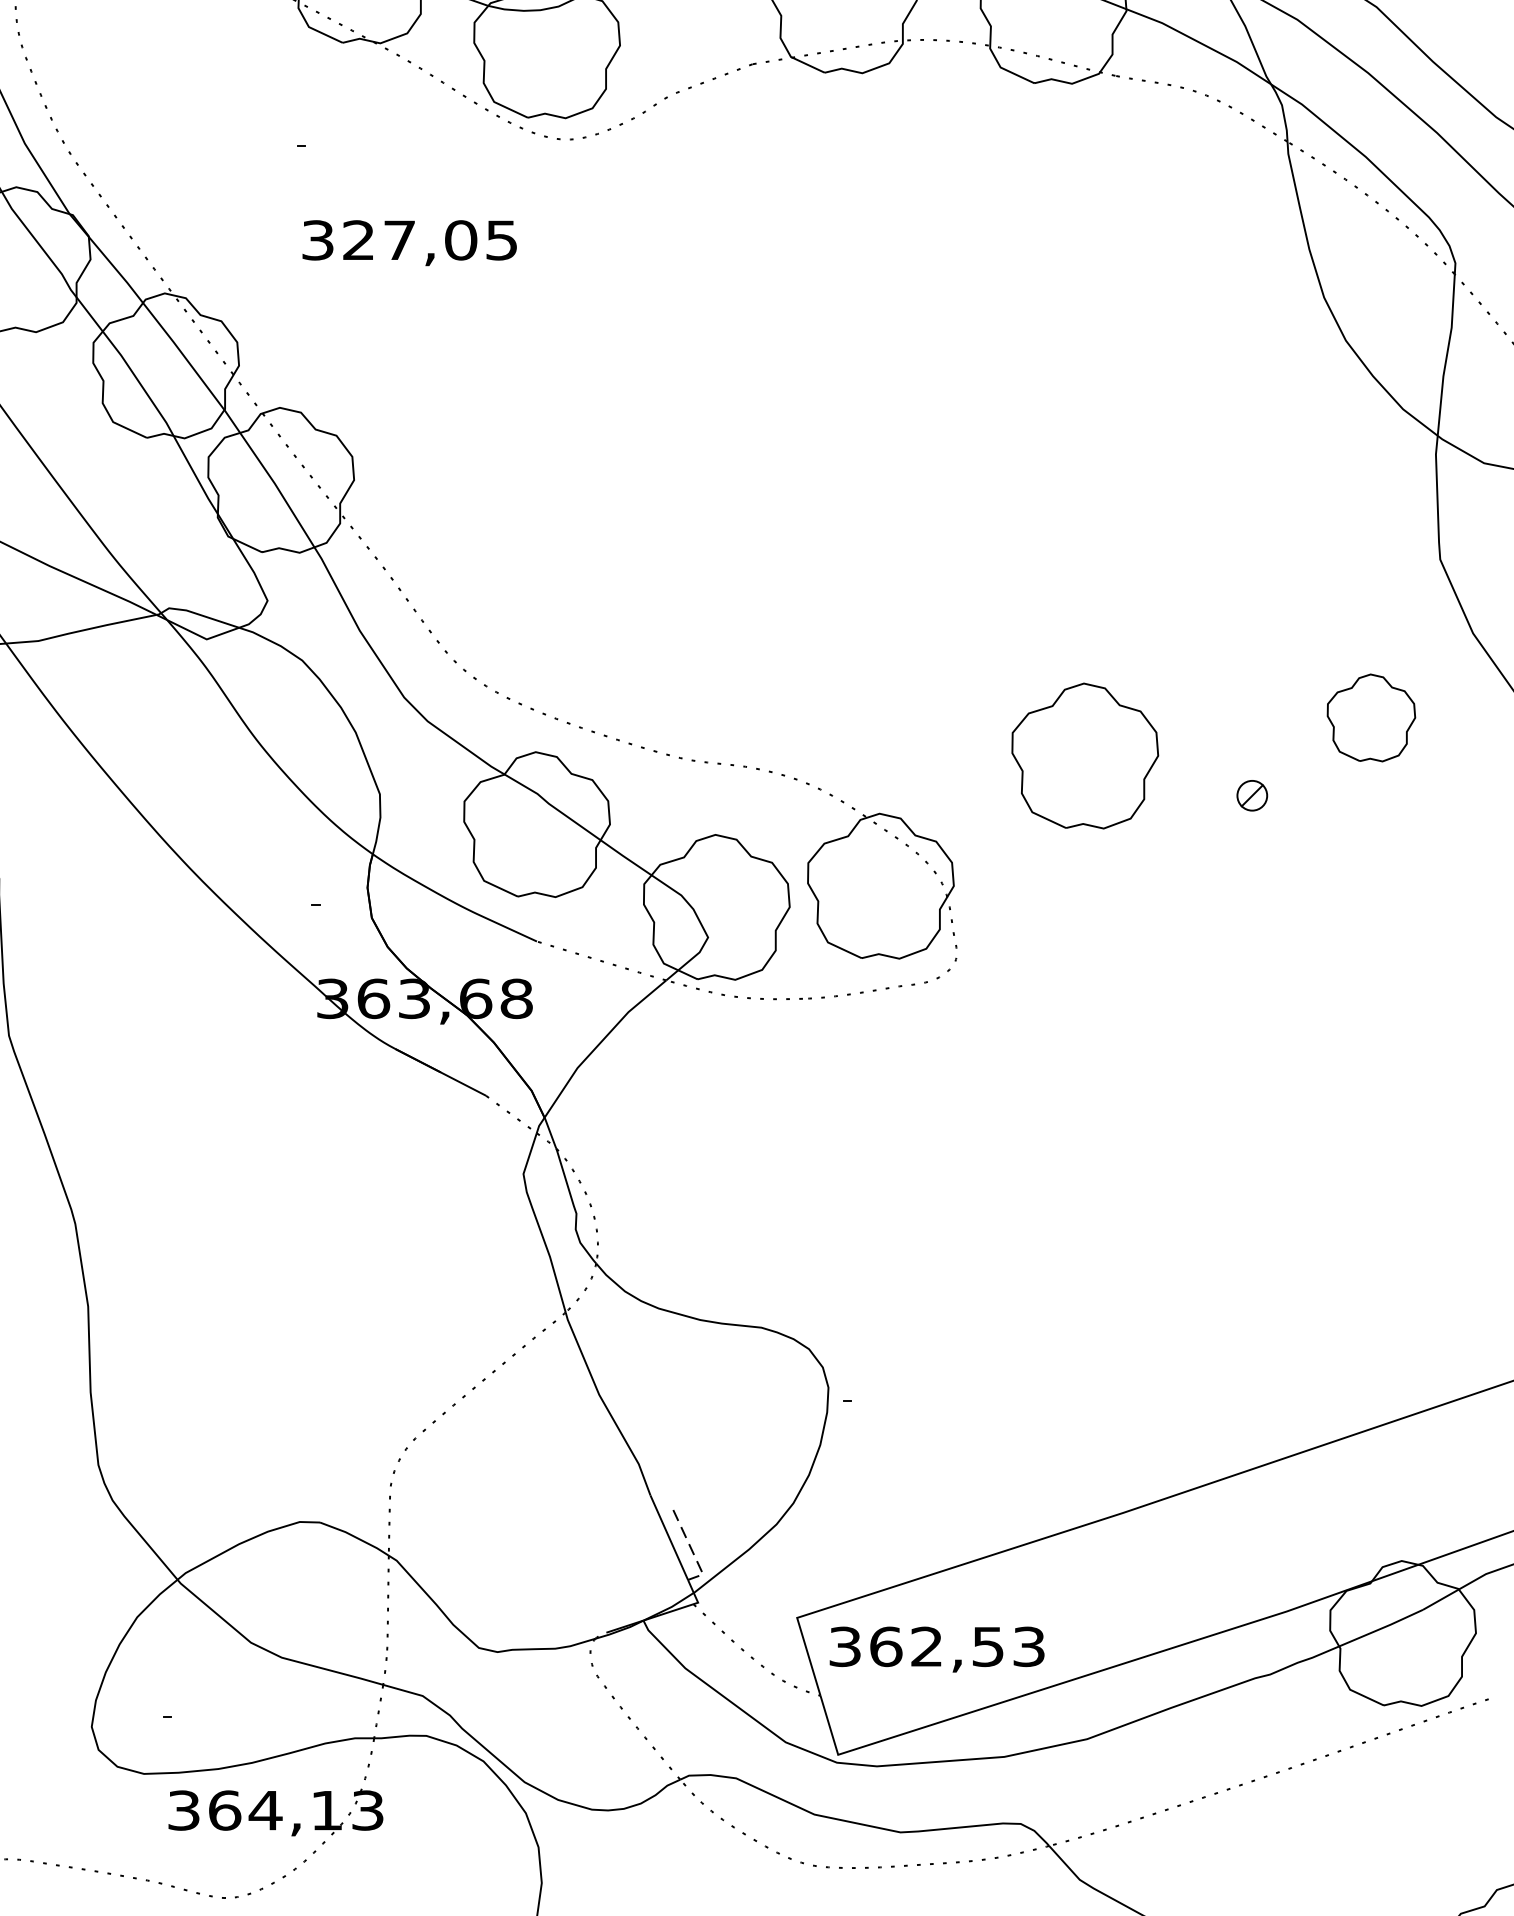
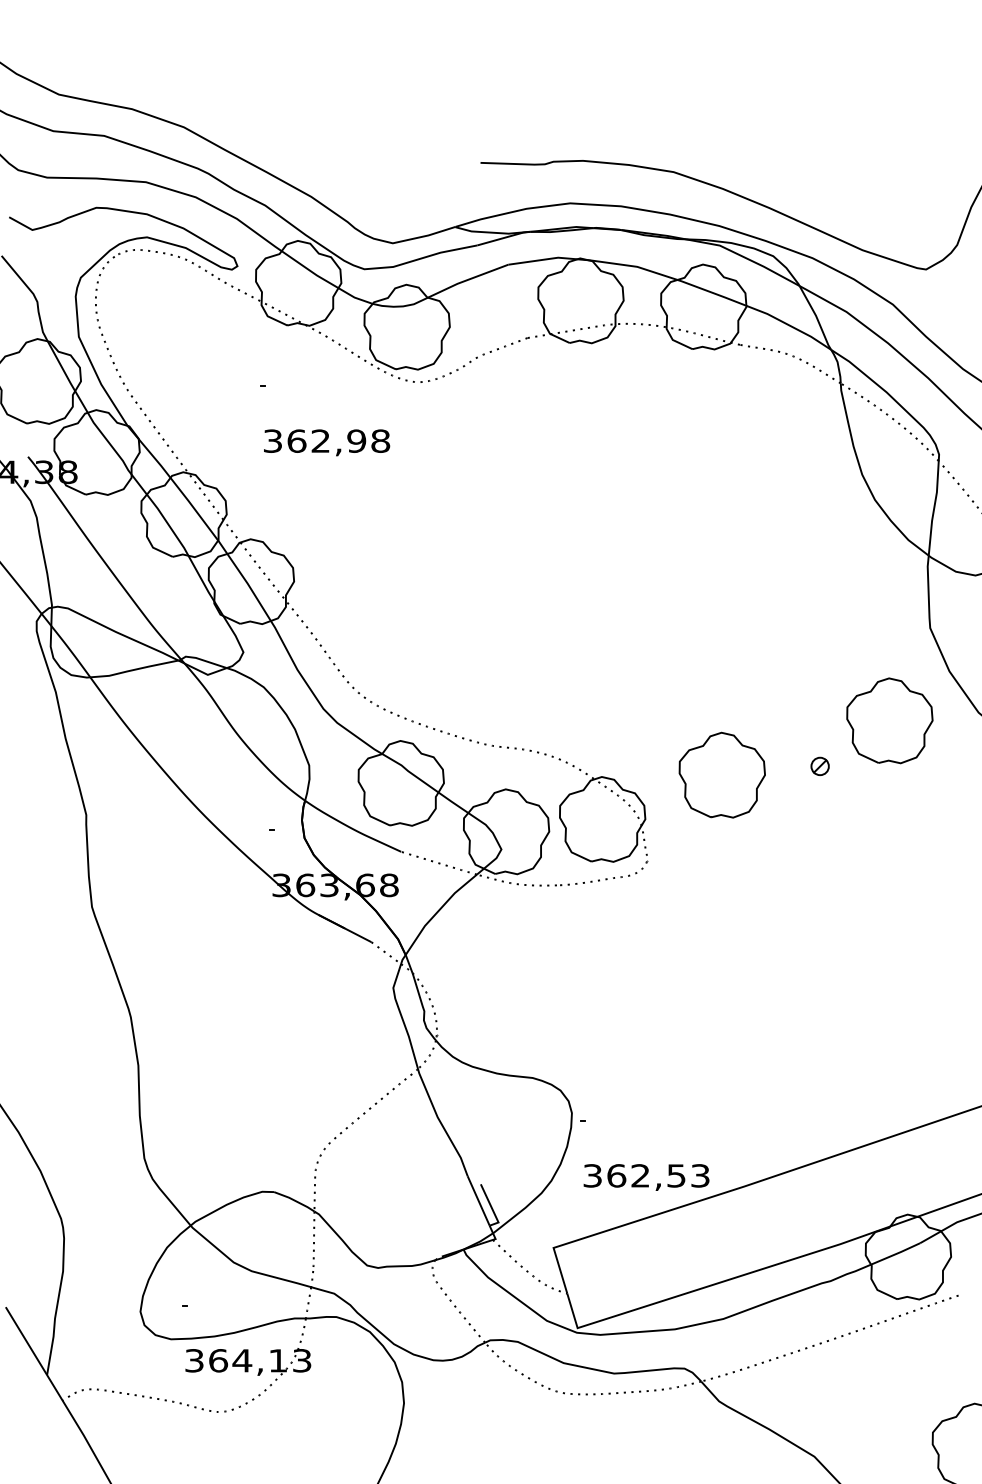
text: (429, 239) -> (338, 440), 327,05 -> 362,98
part: (1370, 717) -> (889, 720), size x1.67
part: (1083, 754) -> (721, 774), moved
line: (691, 1550) -> (491, 1208), dashed -> solid
text: (937, 1649) -> (646, 1177), moved

